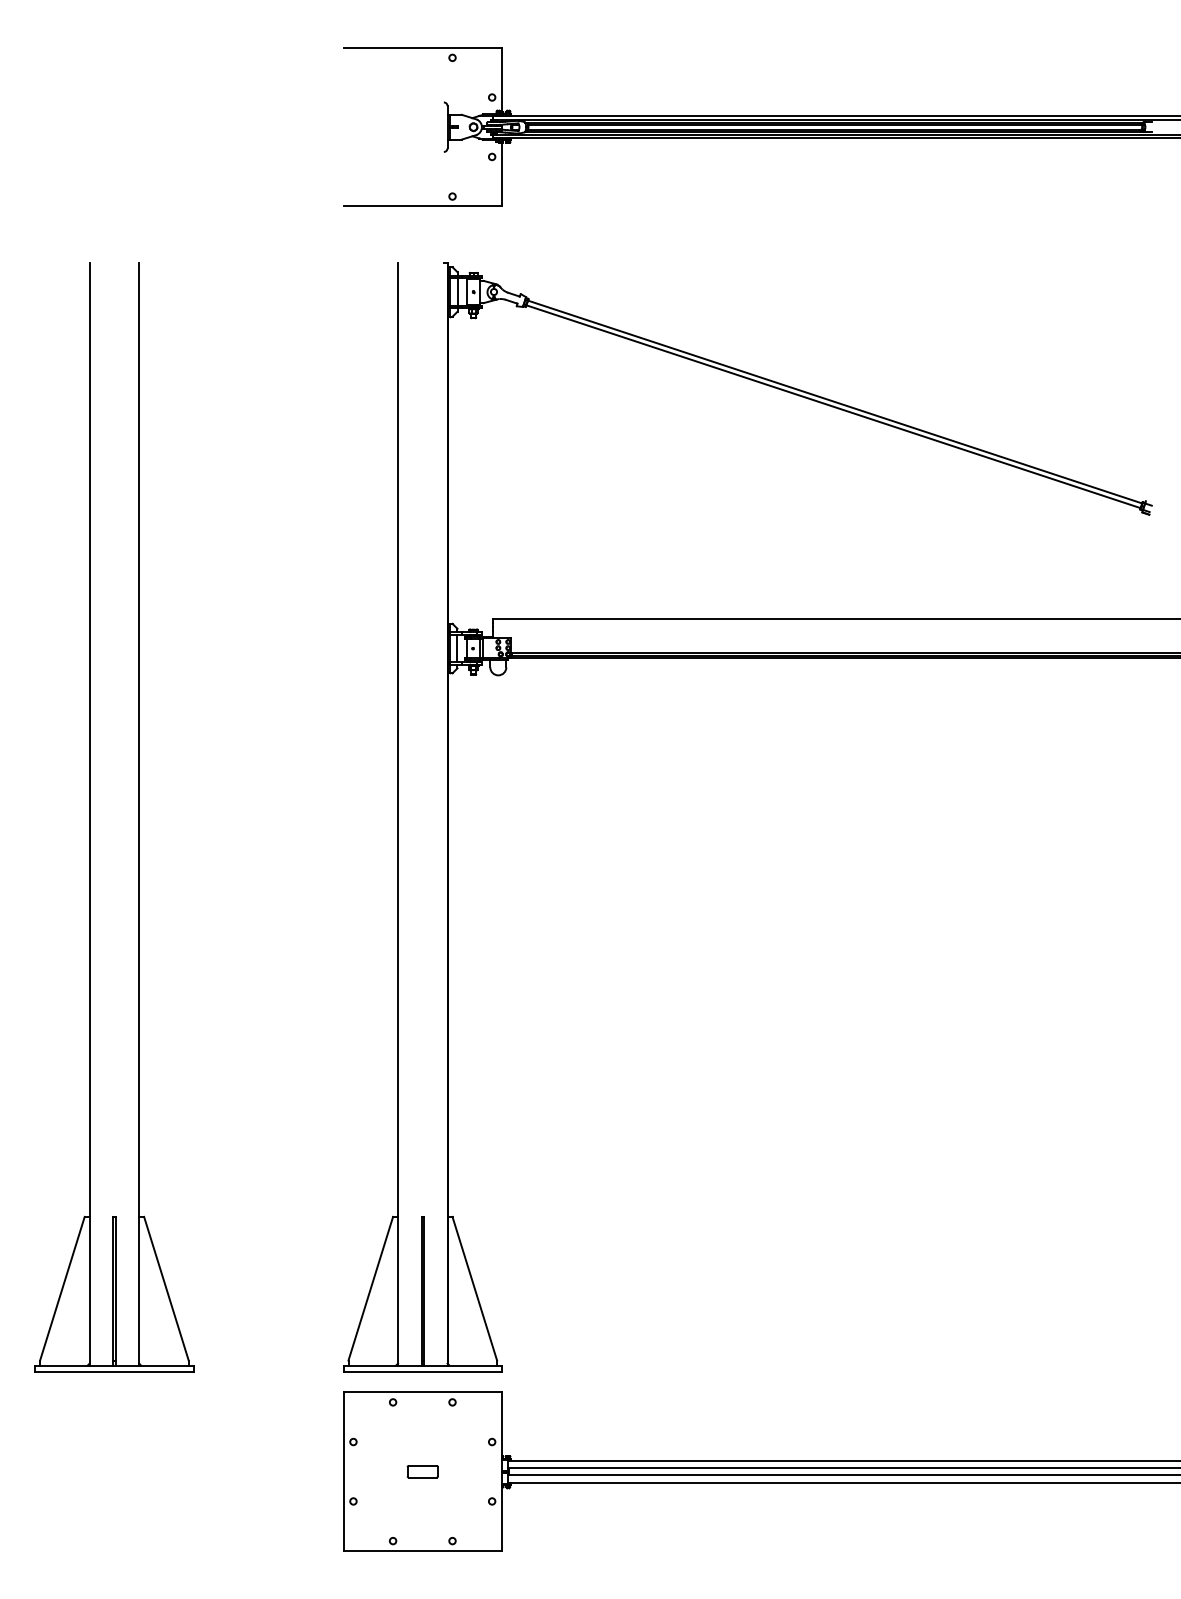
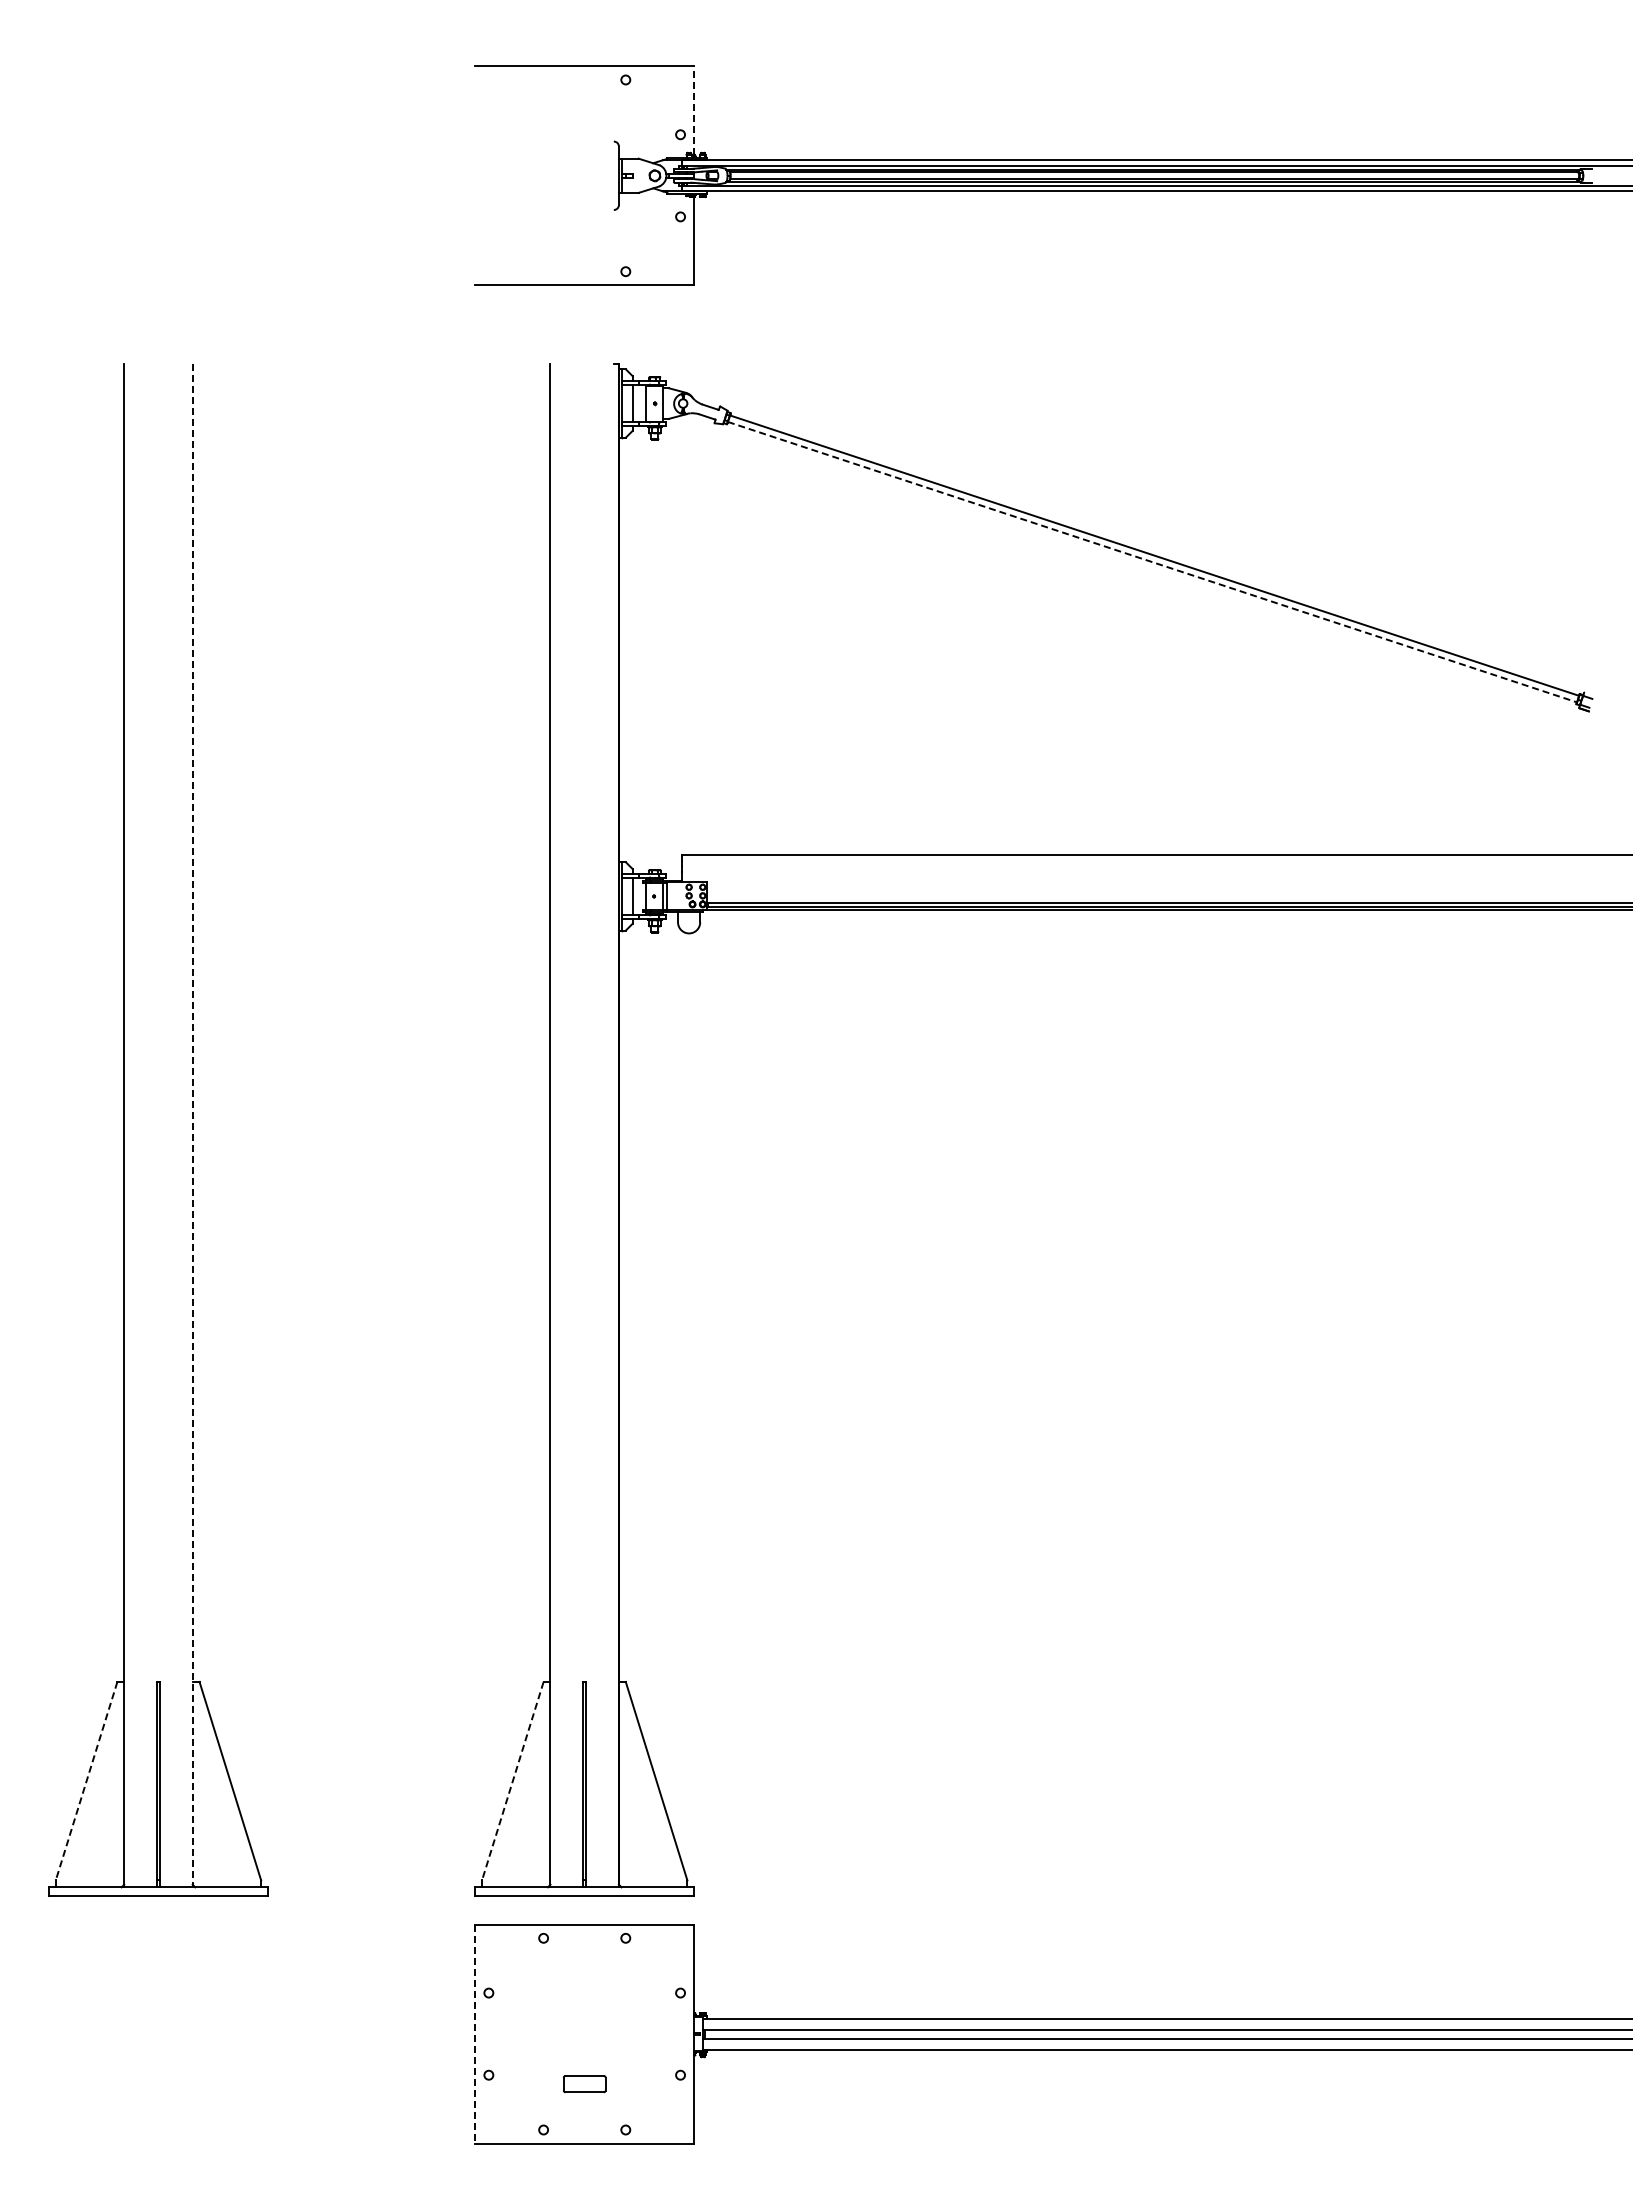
line: (502, 79) -> (694, 109), solid -> dashed
line: (833, 407) -> (1152, 562), solid -> dashed
line: (139, 814) -> (192, 1125), solid -> dashed
line: (62, 1288) -> (86, 1781), solid -> dashed
line: (370, 1288) -> (512, 1781), solid -> dashed
line: (343, 1471) -> (475, 2034), solid -> dashed
part: (422, 1471) -> (584, 2084), moved

